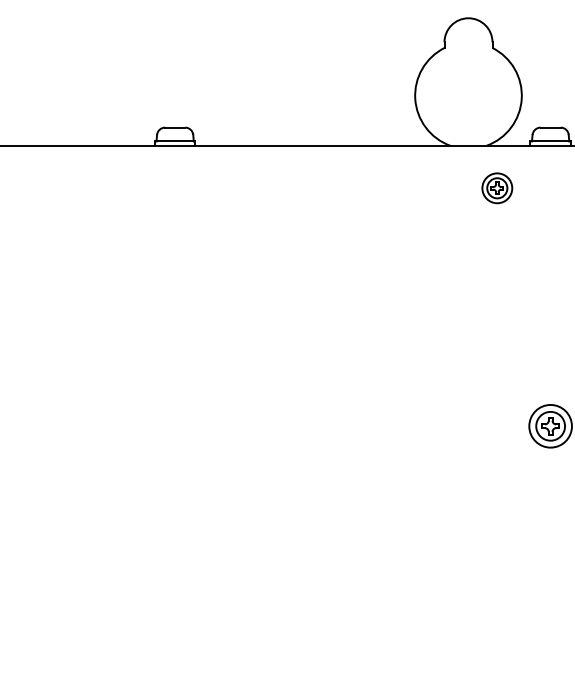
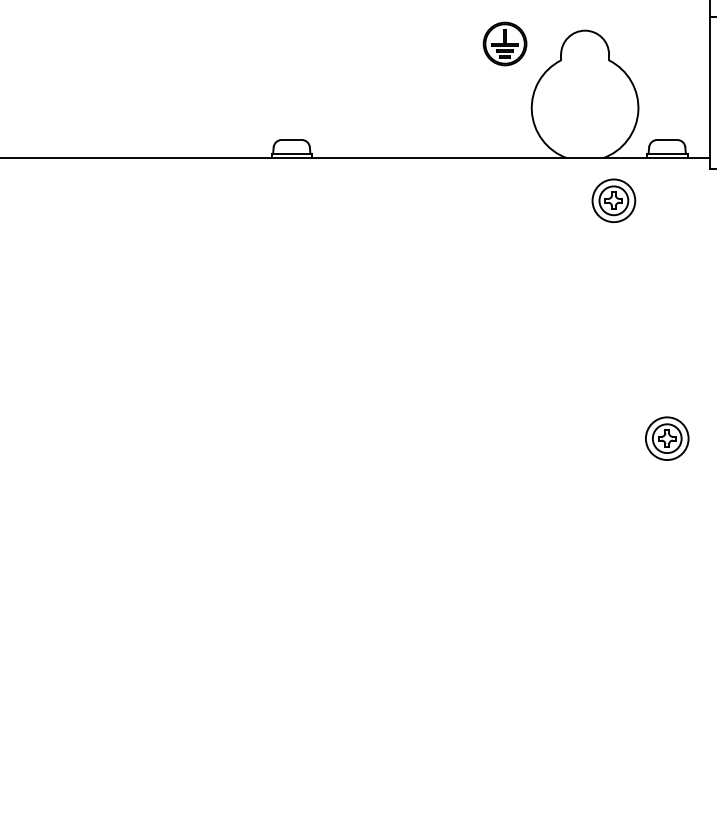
part: (387, 31) -> (504, 43), added
part: (496, 188) -> (613, 200), size x1.43

